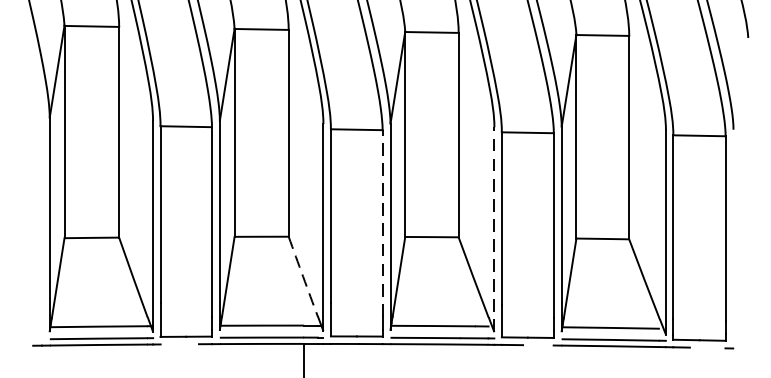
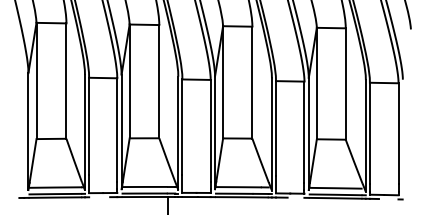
line: (382, 222) -> (210, 130), dashed -> solid
line: (493, 227) -> (271, 133), dashed -> solid
arc: (303, 277) -> (167, 160), dashed -> solid

